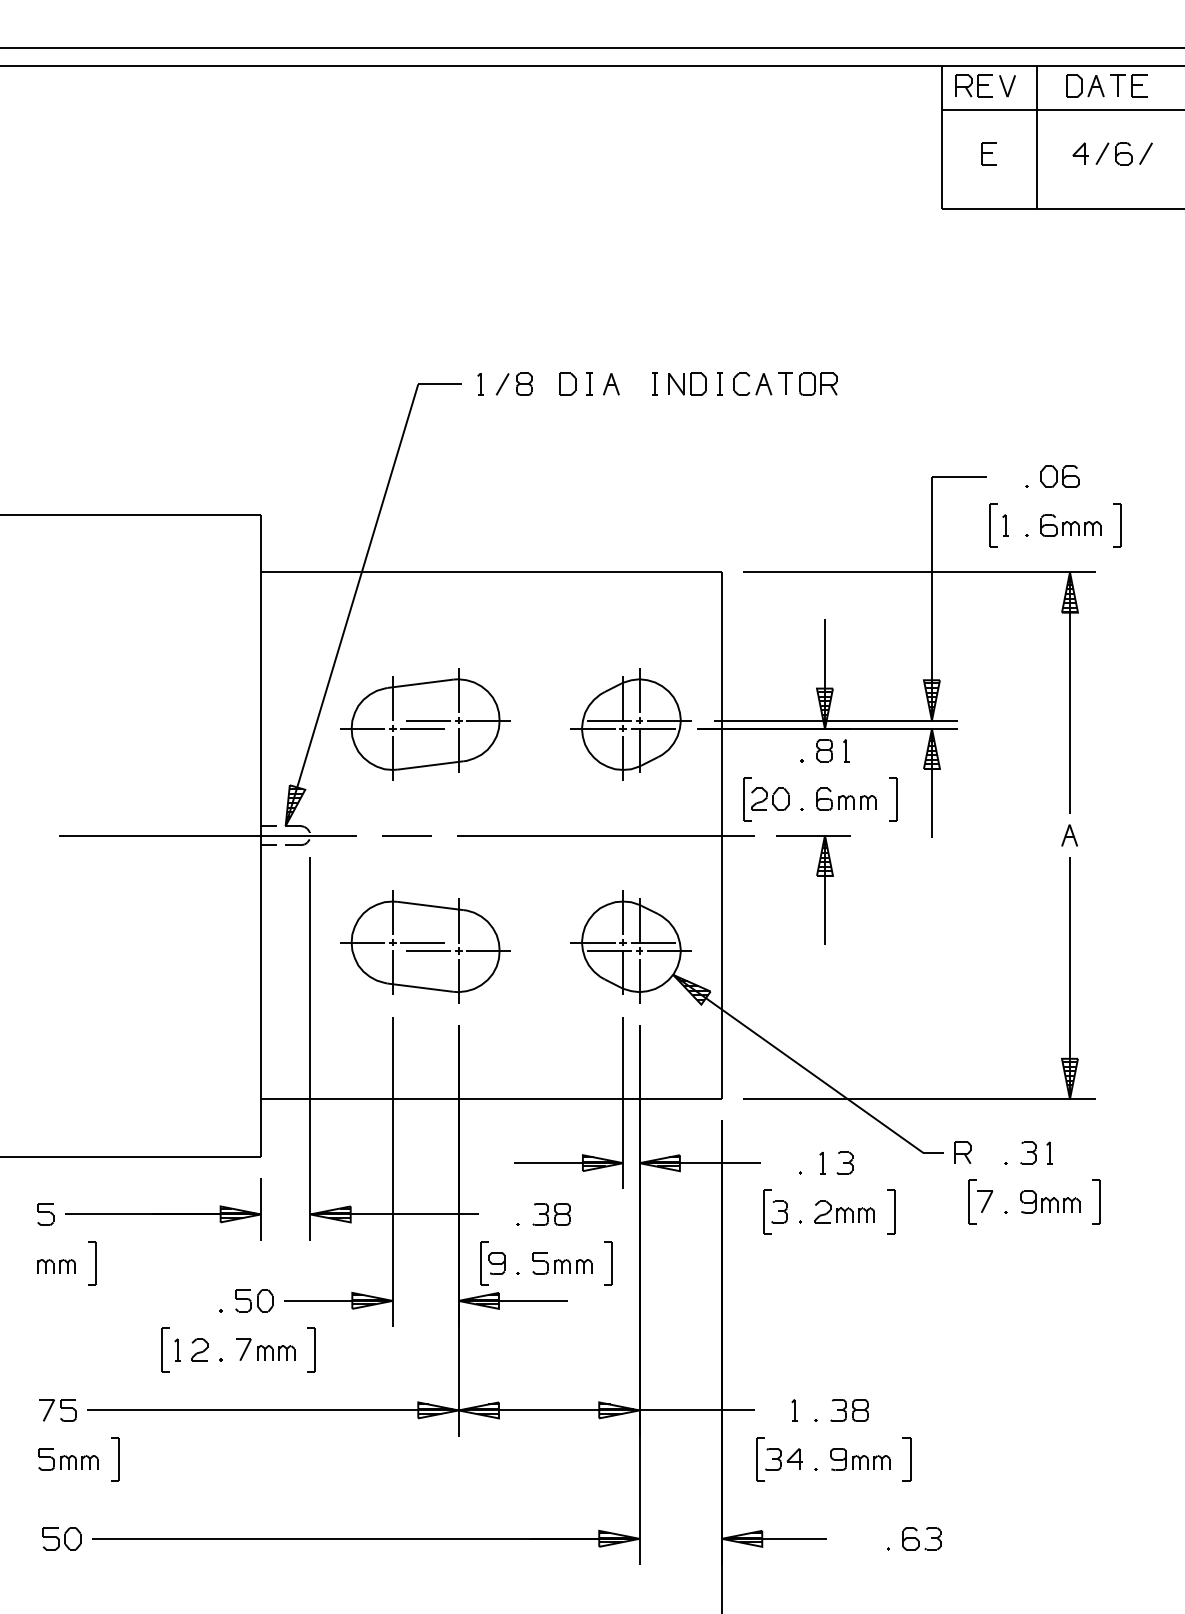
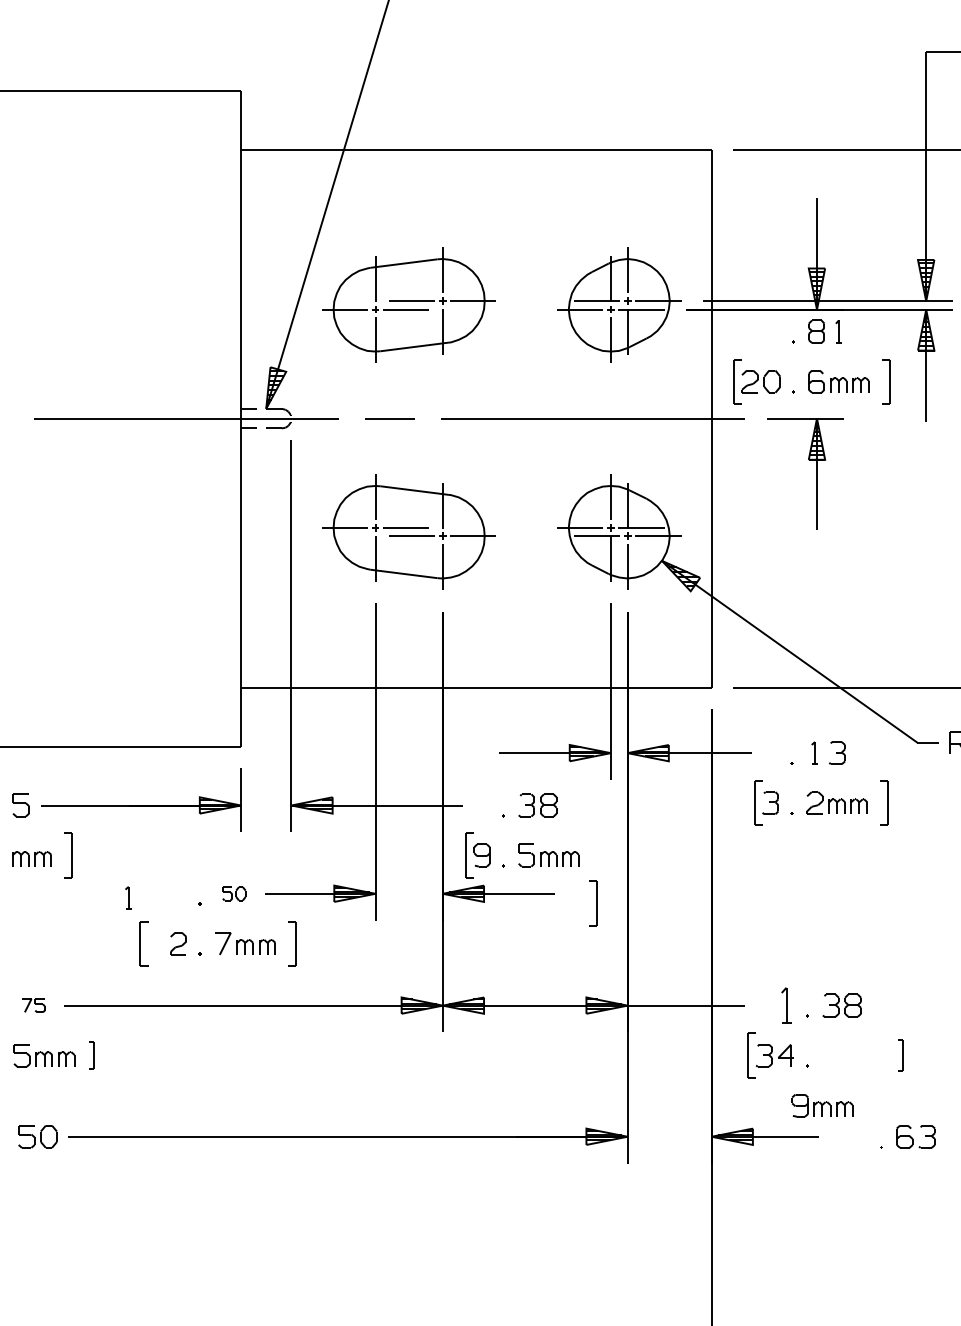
part: (608, 1263) -> (592, 903), moved
part: (254, 1300) -> (234, 893), size x0.6
part: (177, 1349) -> (128, 897), moved
part: (57, 1410) -> (33, 1005), size x0.6
part: (794, 1410) -> (785, 1005), size x1.6
part: (115, 1459) -> (92, 1055), size x0.6
part: (860, 1459) -> (822, 1105), moved
part: (906, 1459) -> (900, 1055), size x0.7

